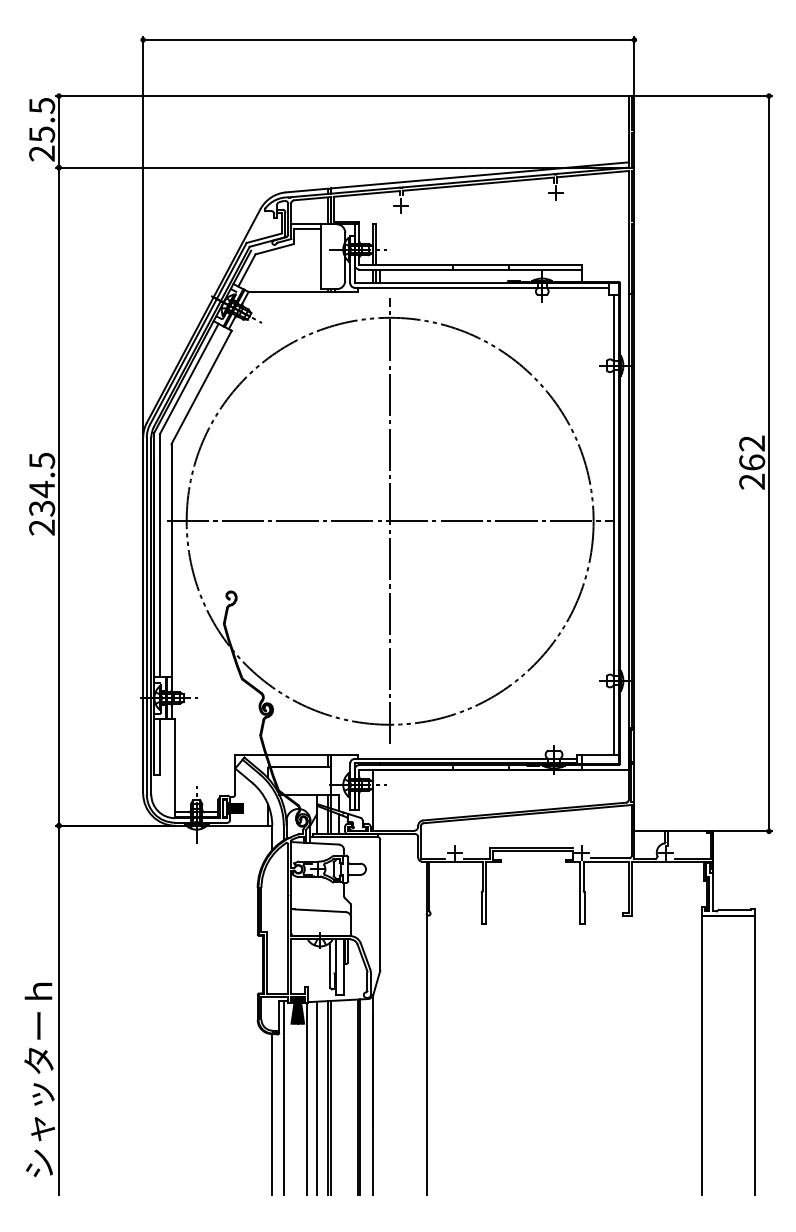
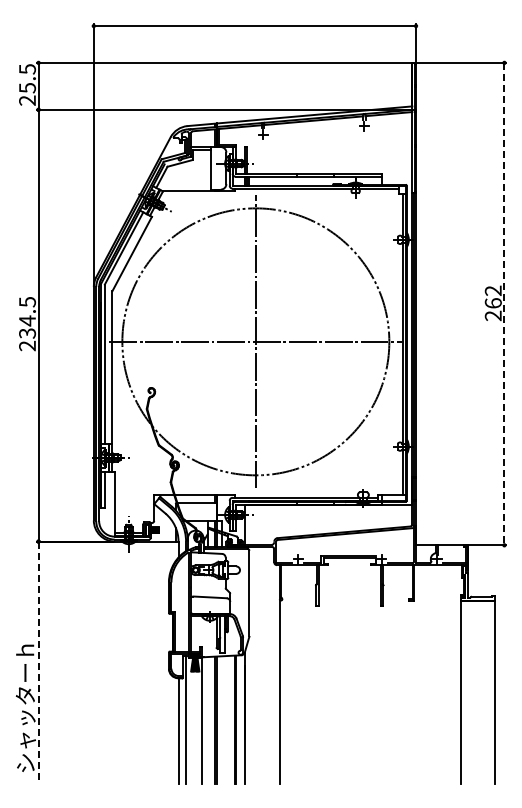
line: (769, 464) -> (504, 304), solid -> dashed
line: (58, 1011) -> (38, 663), solid -> dashed
line: (316, 1098) -> (207, 720), removed

